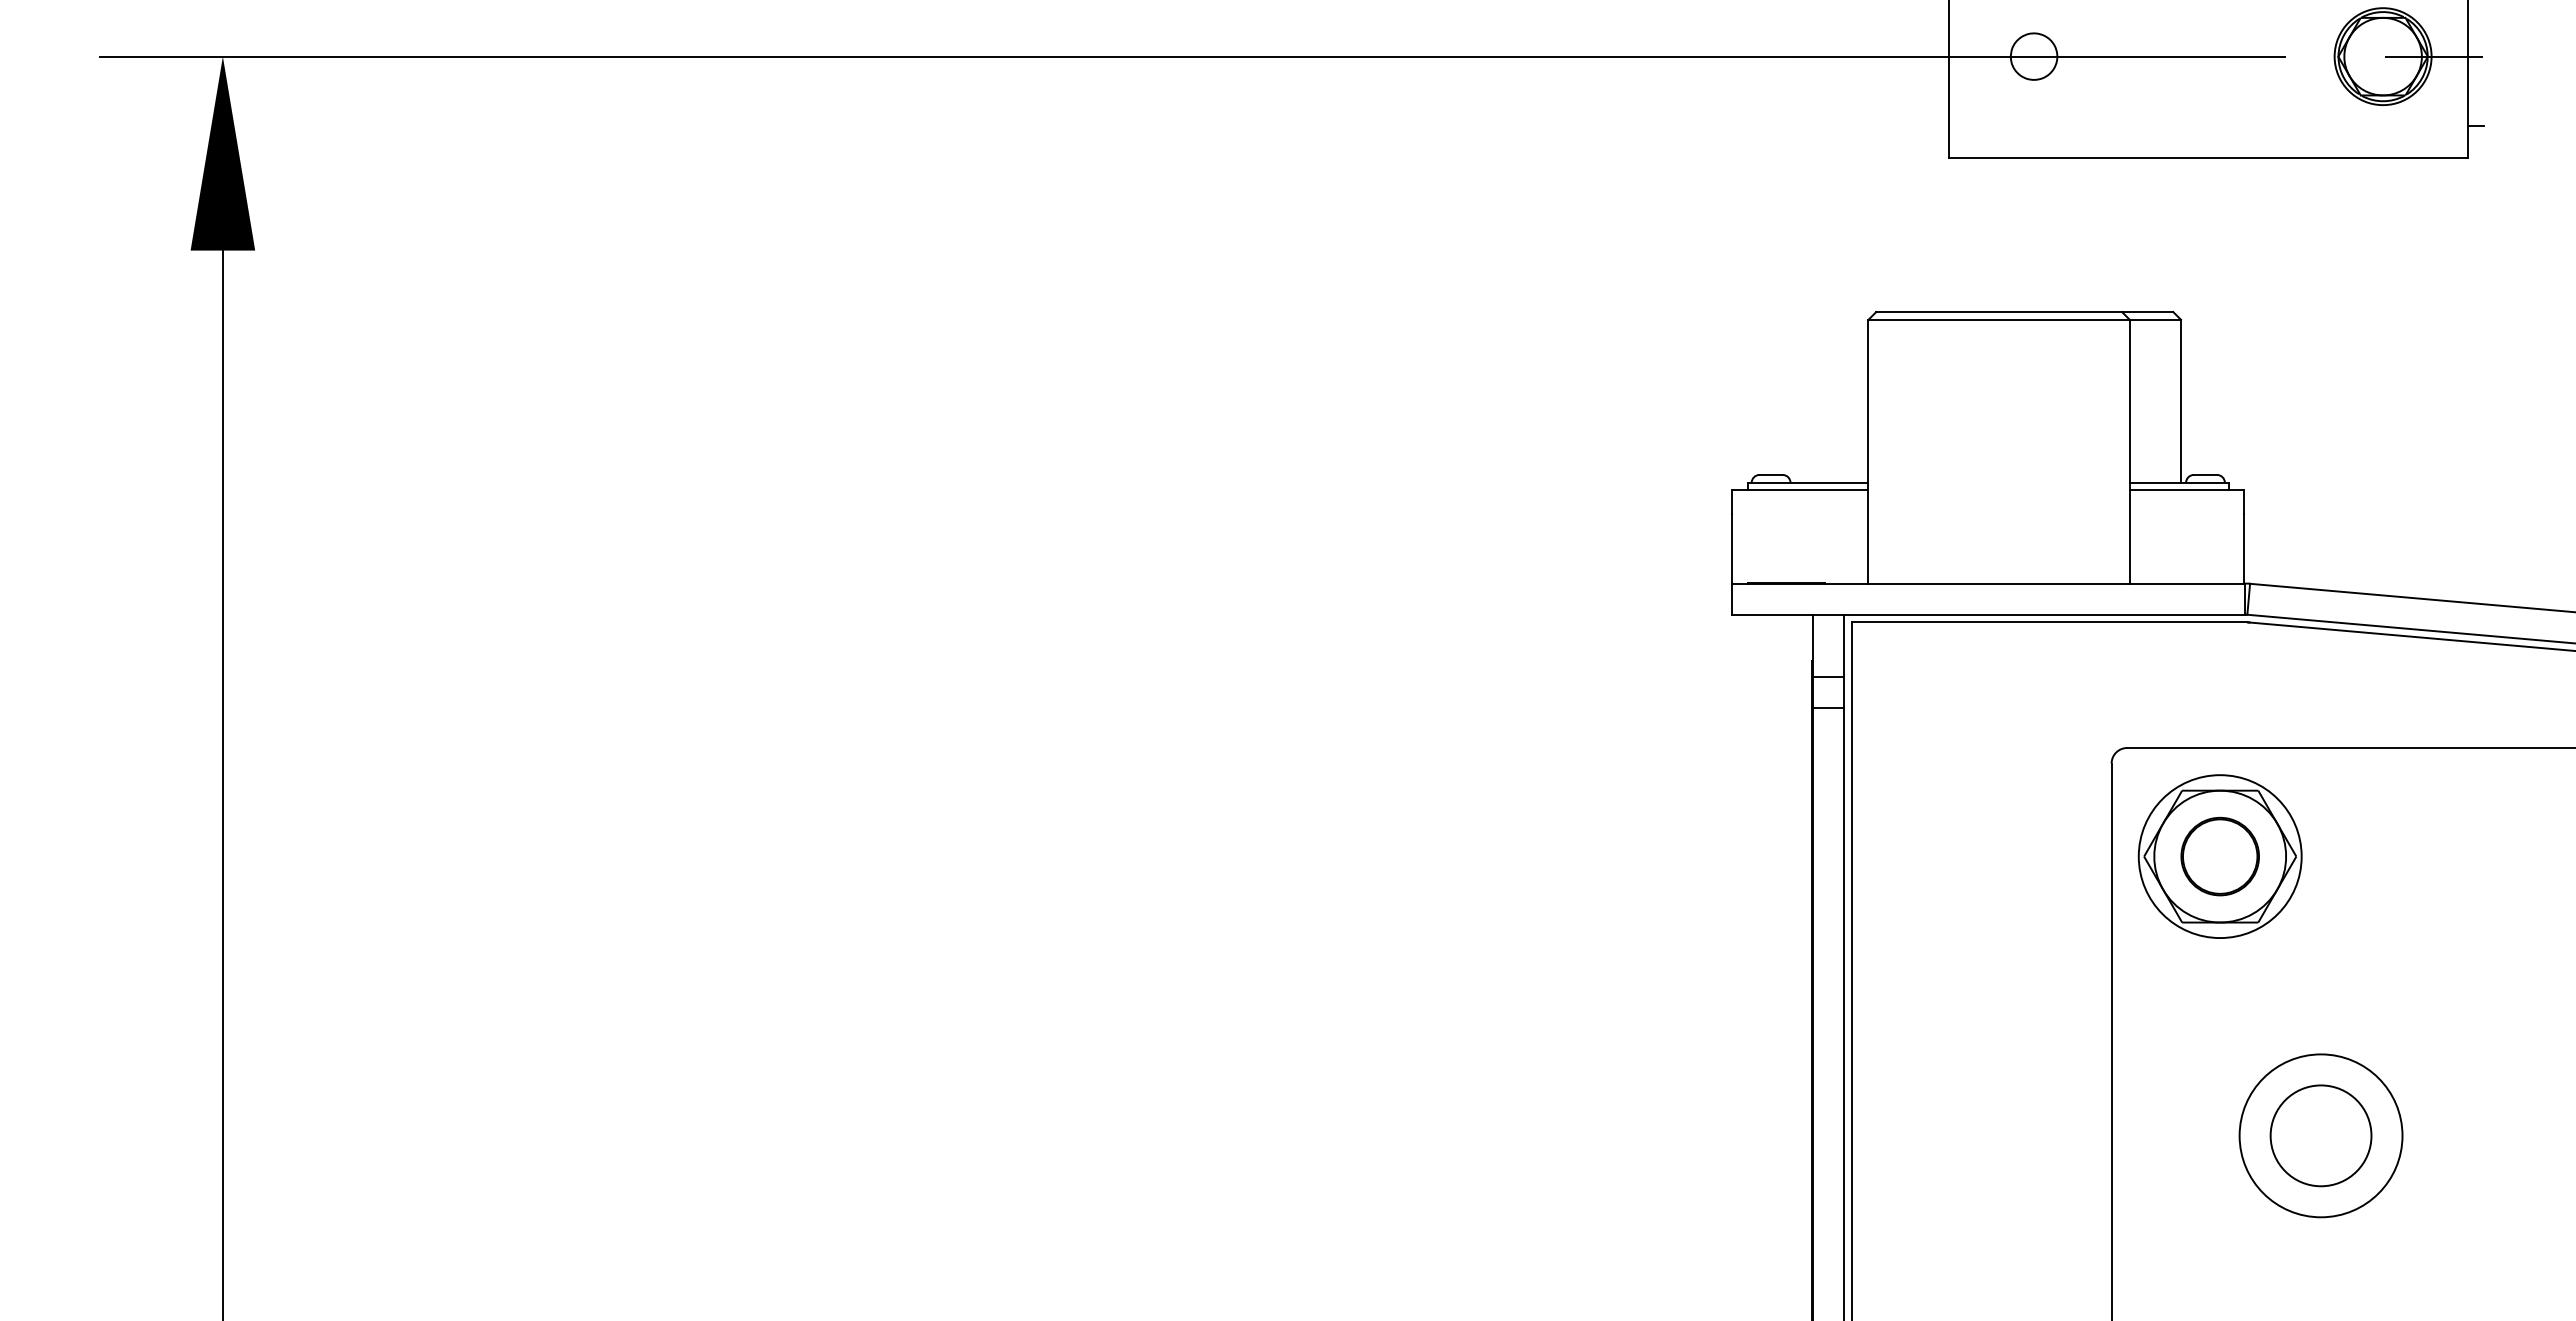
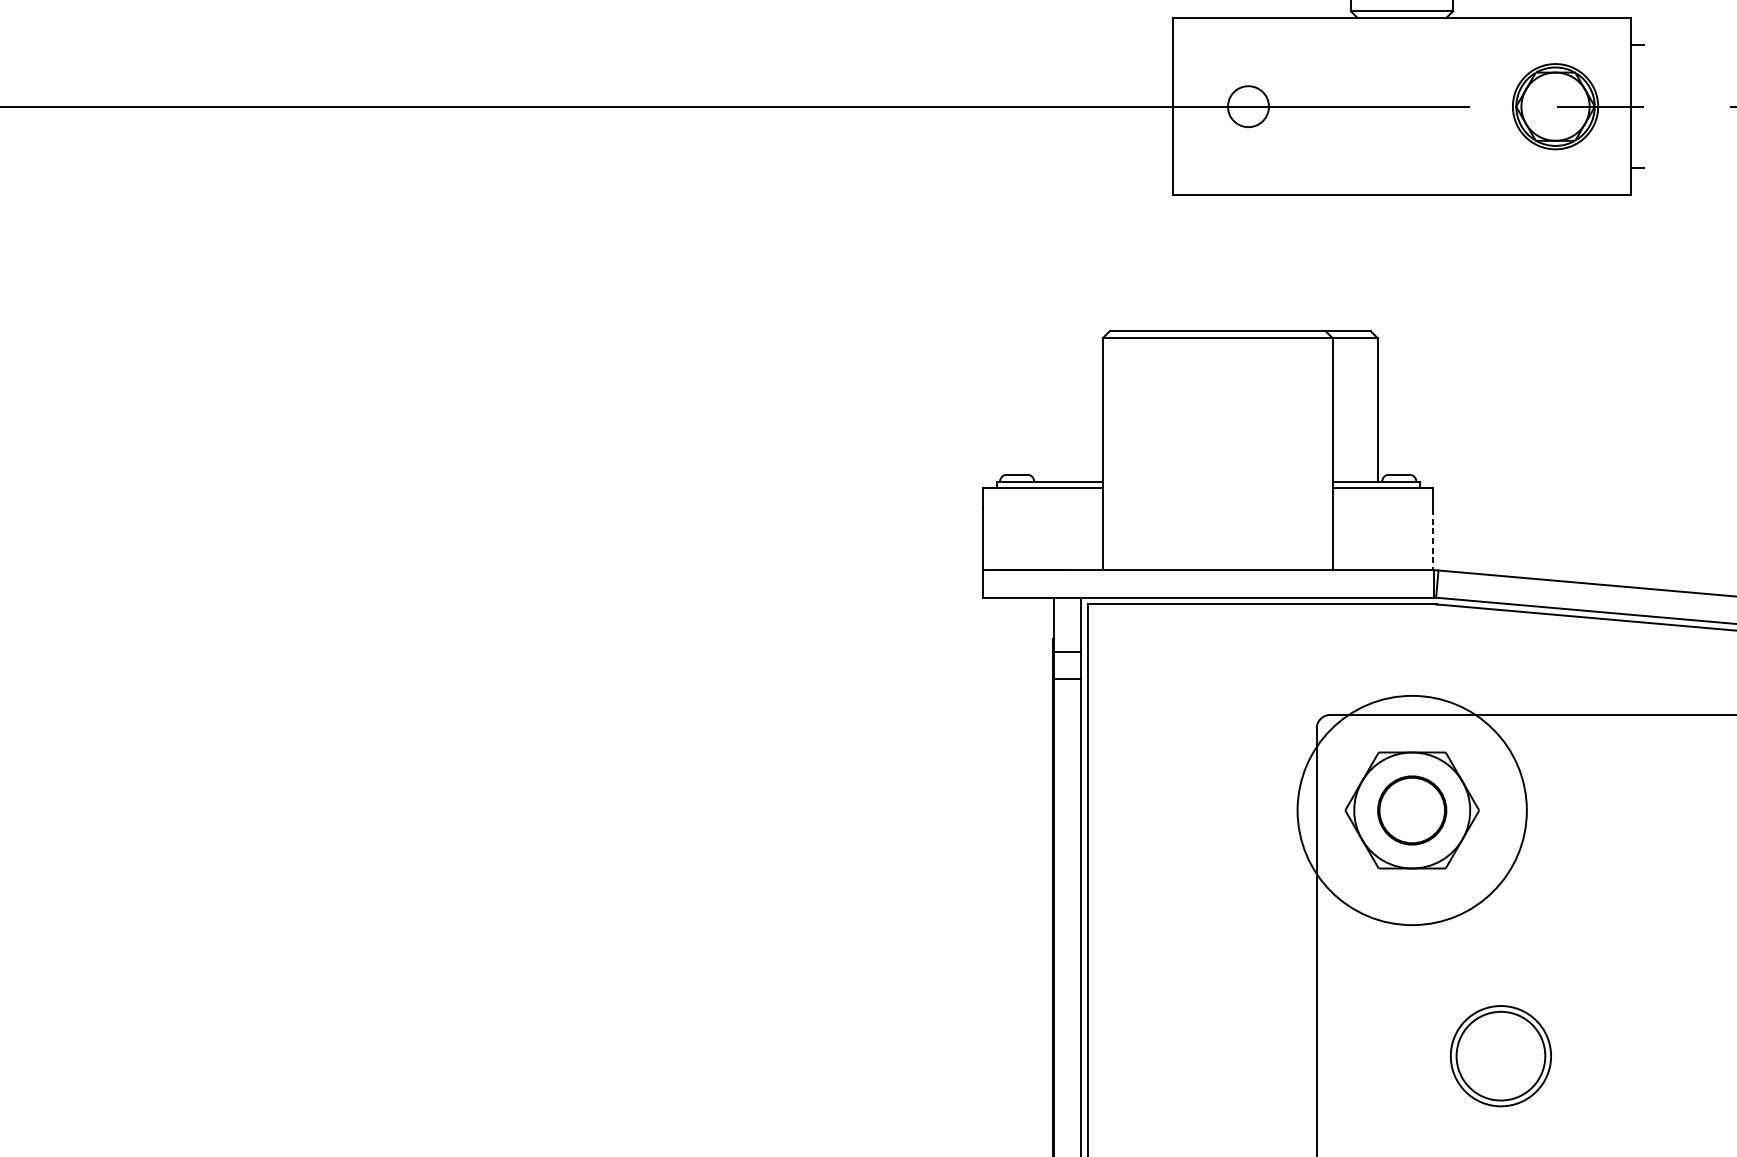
line: (2244, 548) -> (1433, 539), solid -> dashed
circle: (2219, 856) -> (1411, 810), size x1.6
circle: (2320, 1135) -> (1500, 1055), size x0.7

